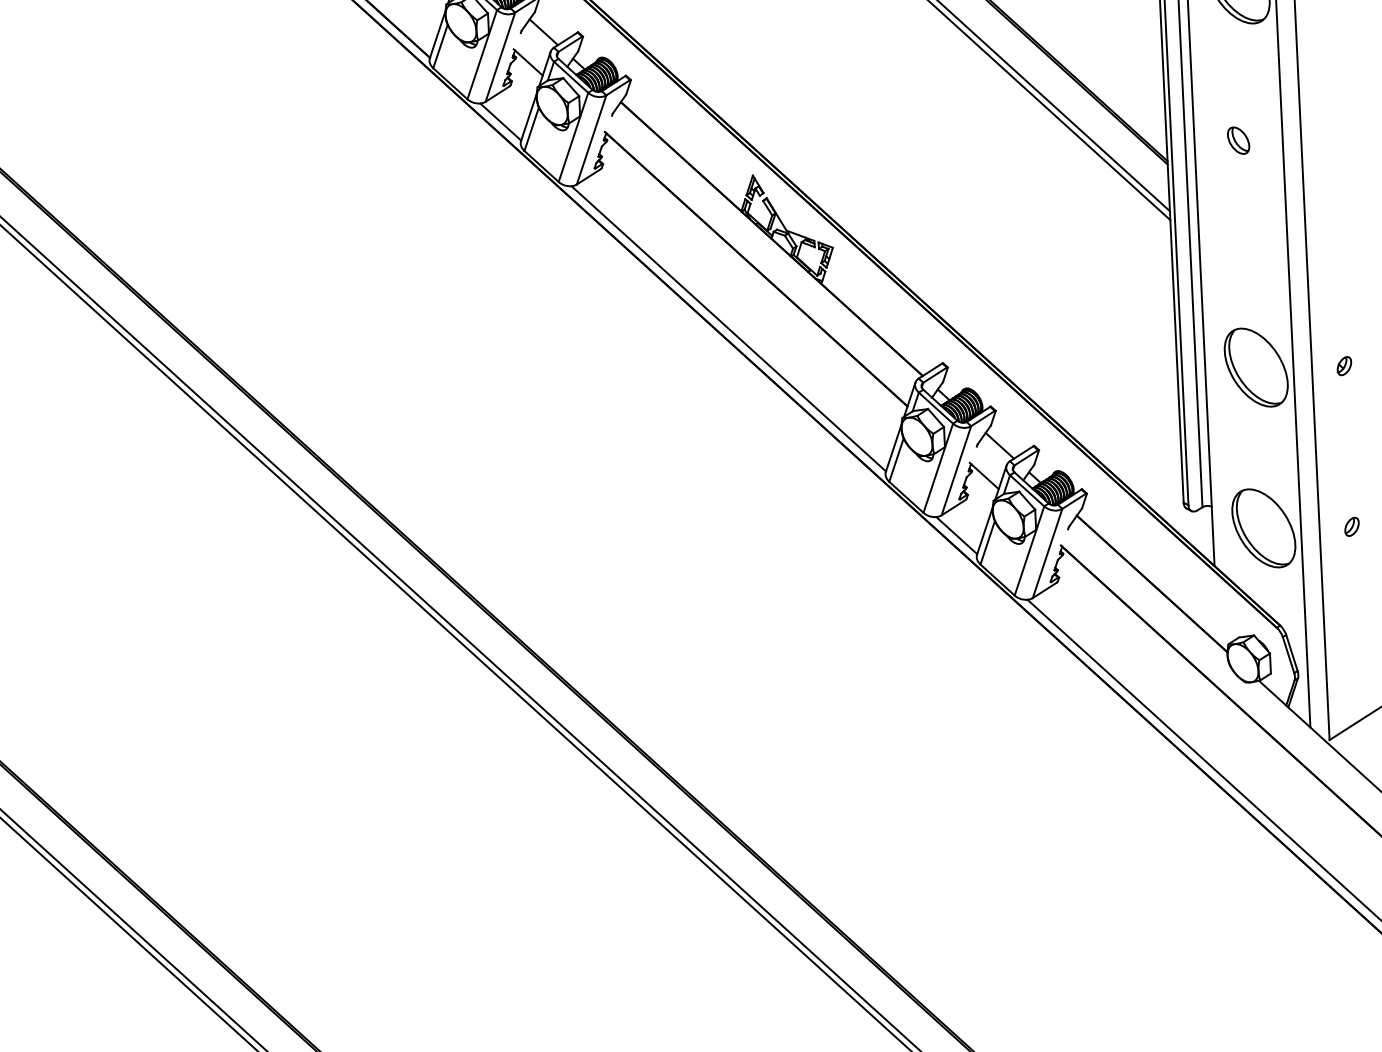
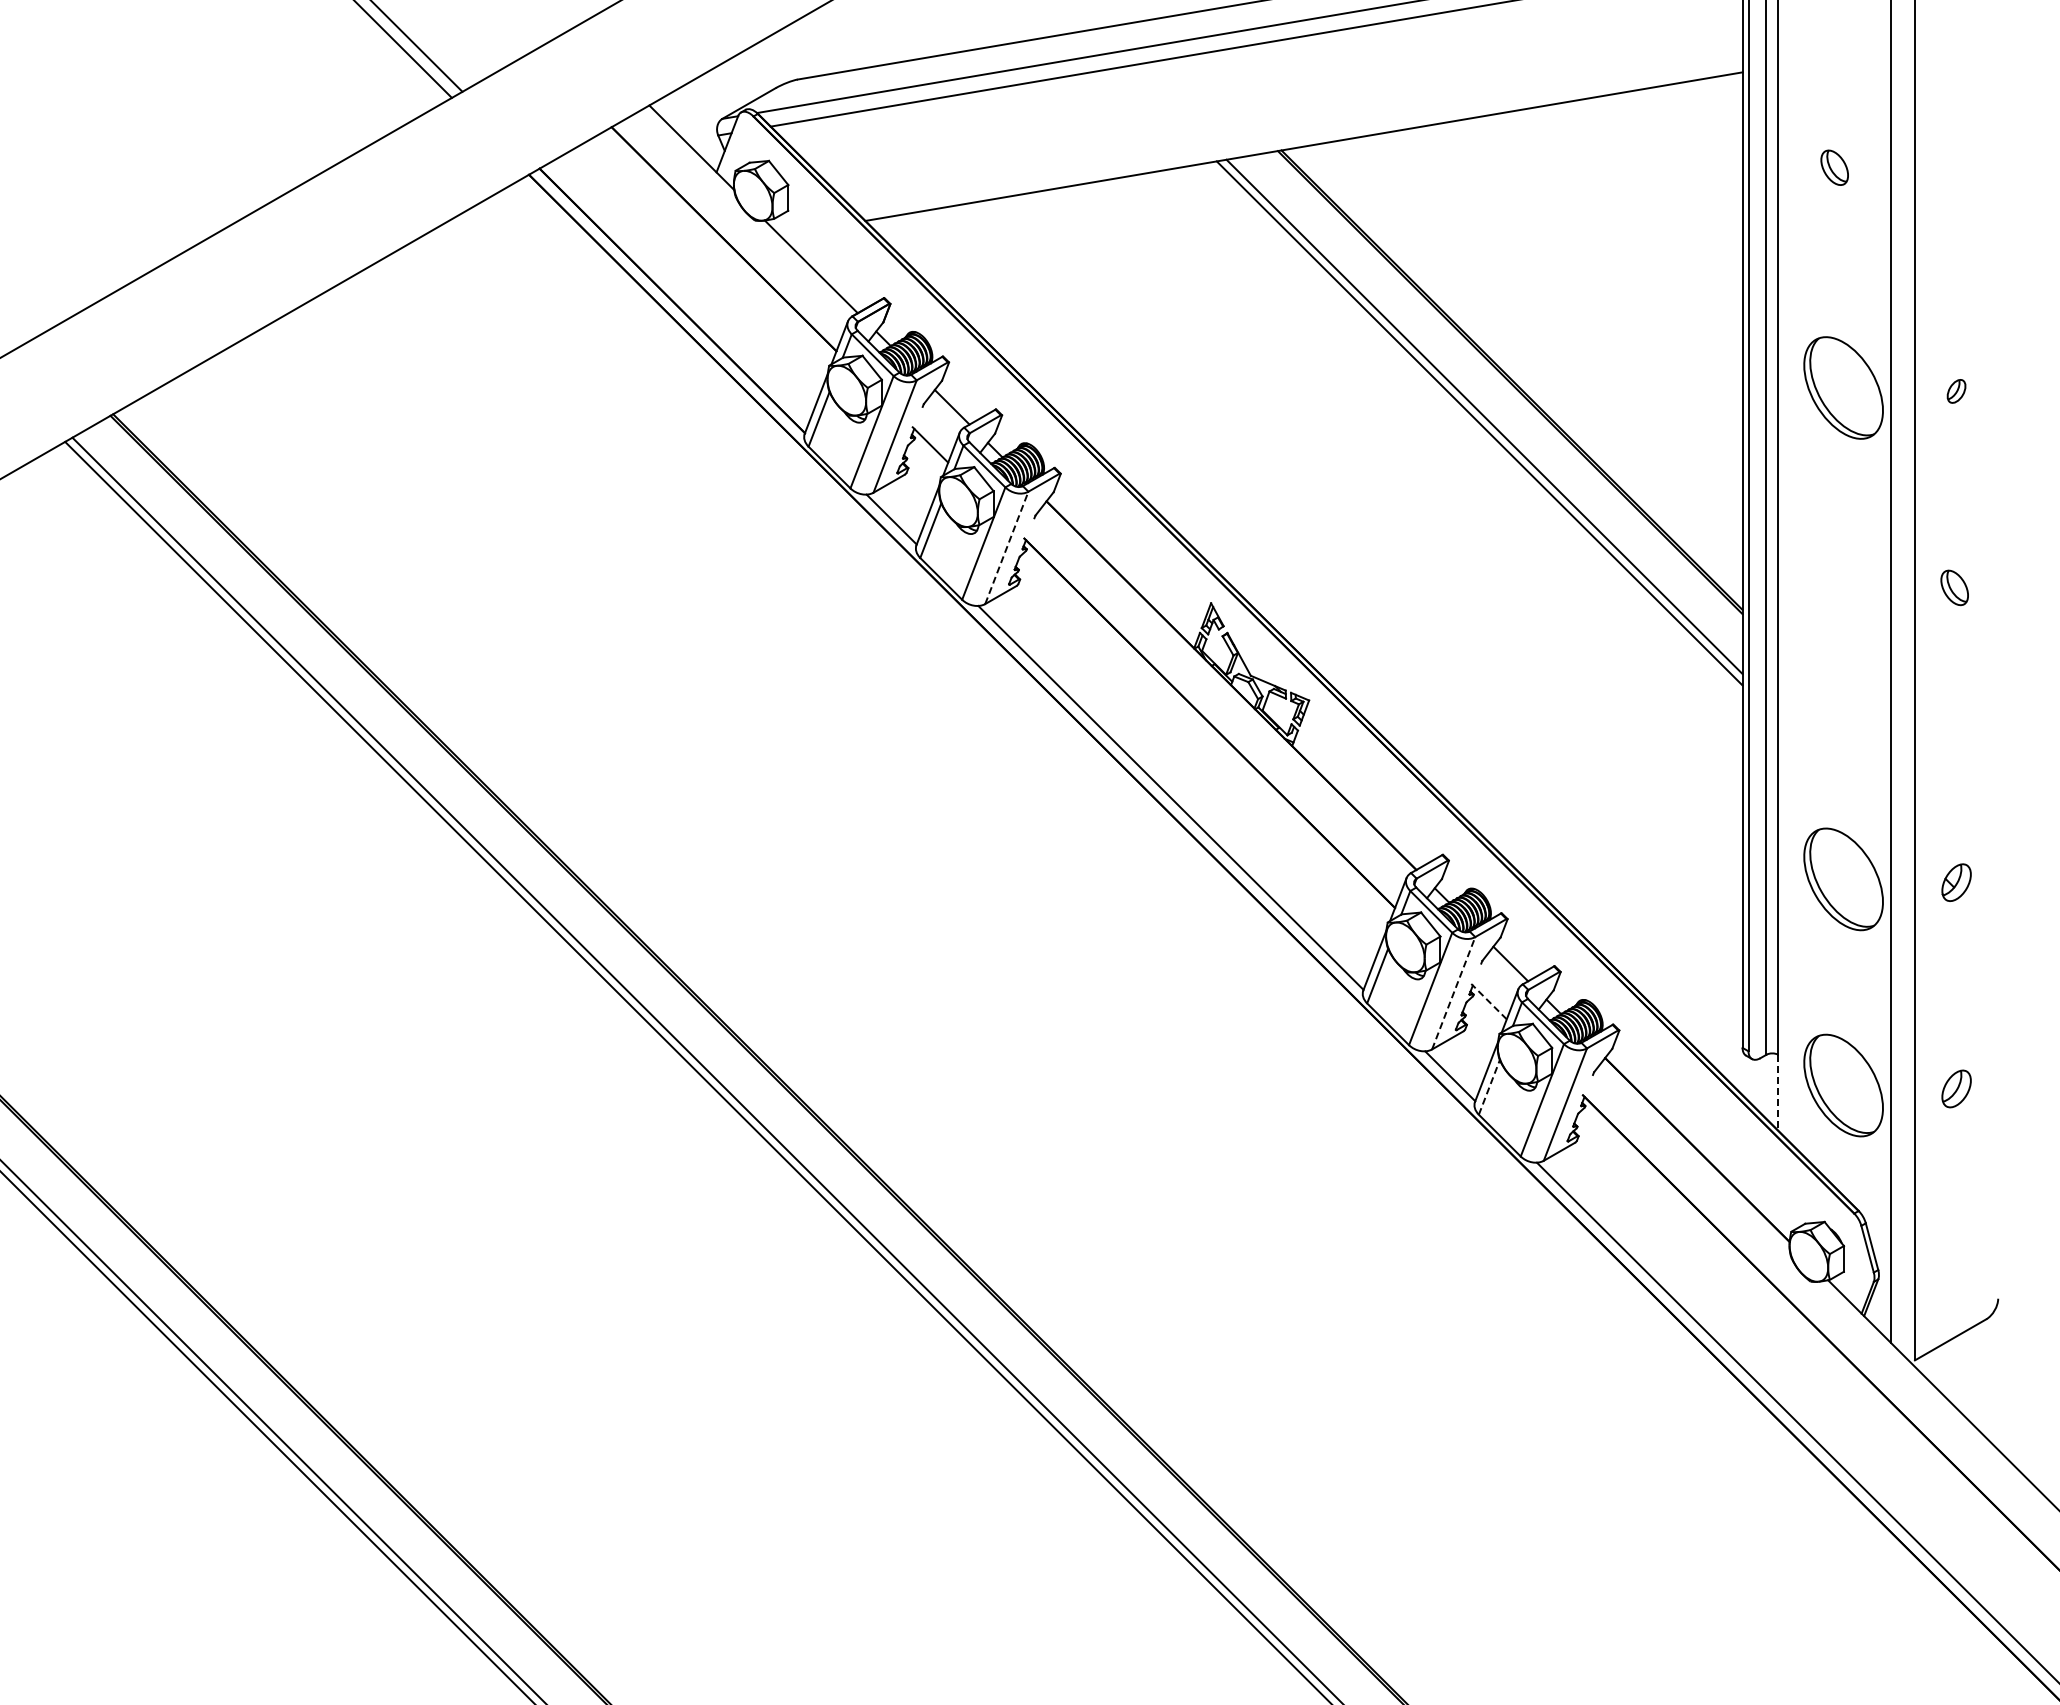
line: (592, 139) -> (1007, 547), solid -> dashed
part: (1238, 140) -> (1954, 587), moved
part: (1344, 365) -> (1956, 882), size x1.6
line: (956, 470) -> (1453, 992), solid -> dashed
line: (983, 475) -> (1488, 1001), solid -> dashed
part: (1351, 526) -> (1956, 1088), size x1.6
line: (1213, 536) -> (1778, 1092), solid -> dashed
line: (987, 542) -> (1489, 1087), solid -> dashed

